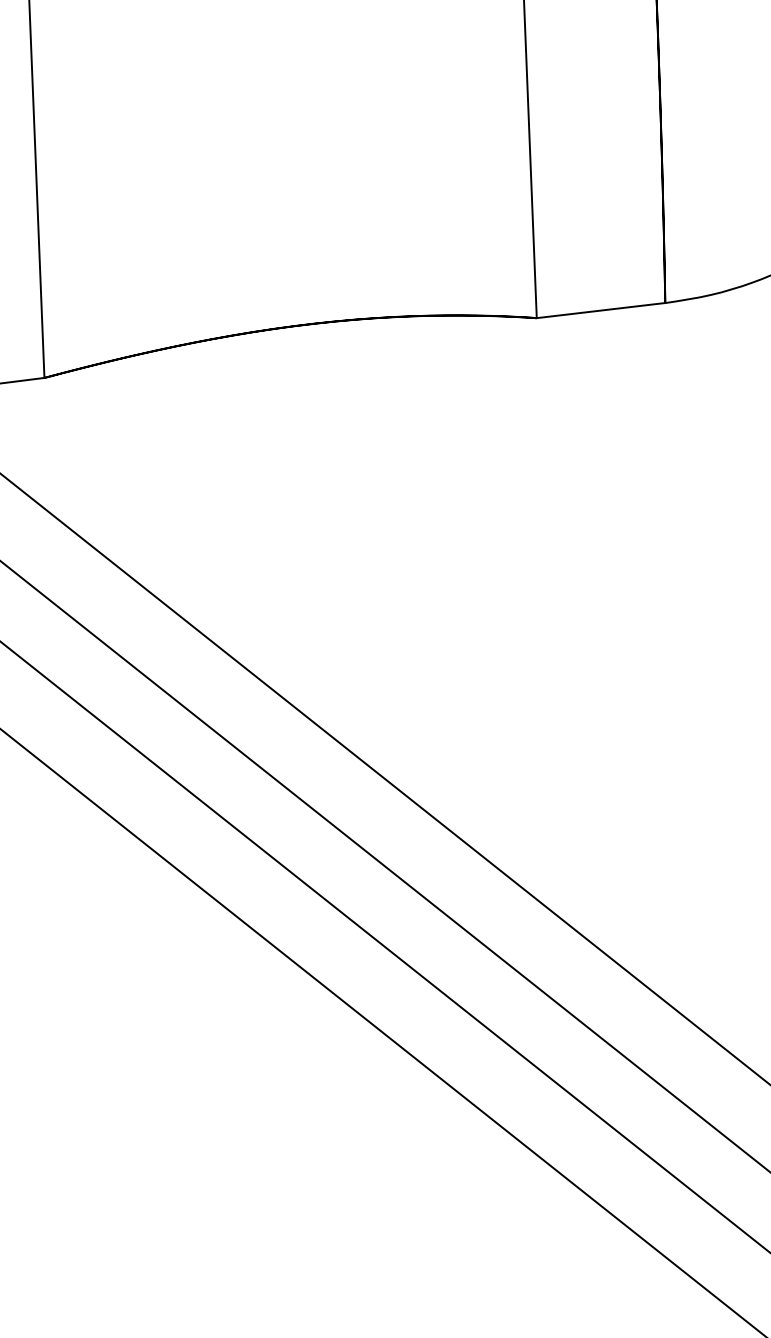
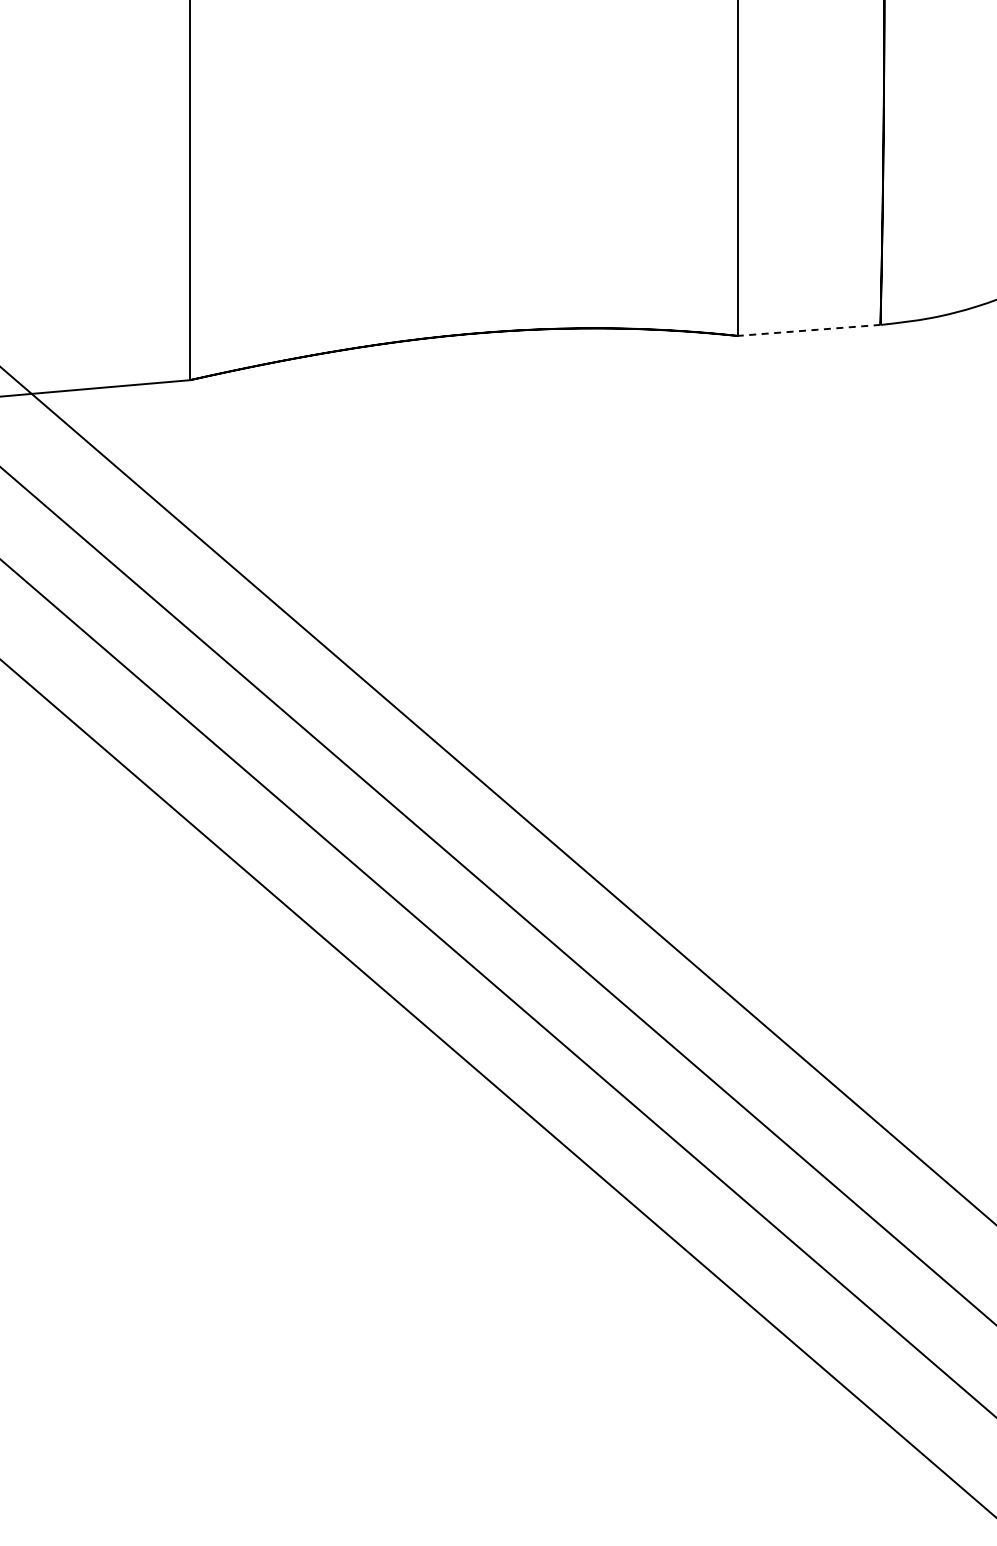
line: (600, 310) -> (808, 330), solid -> dashed

